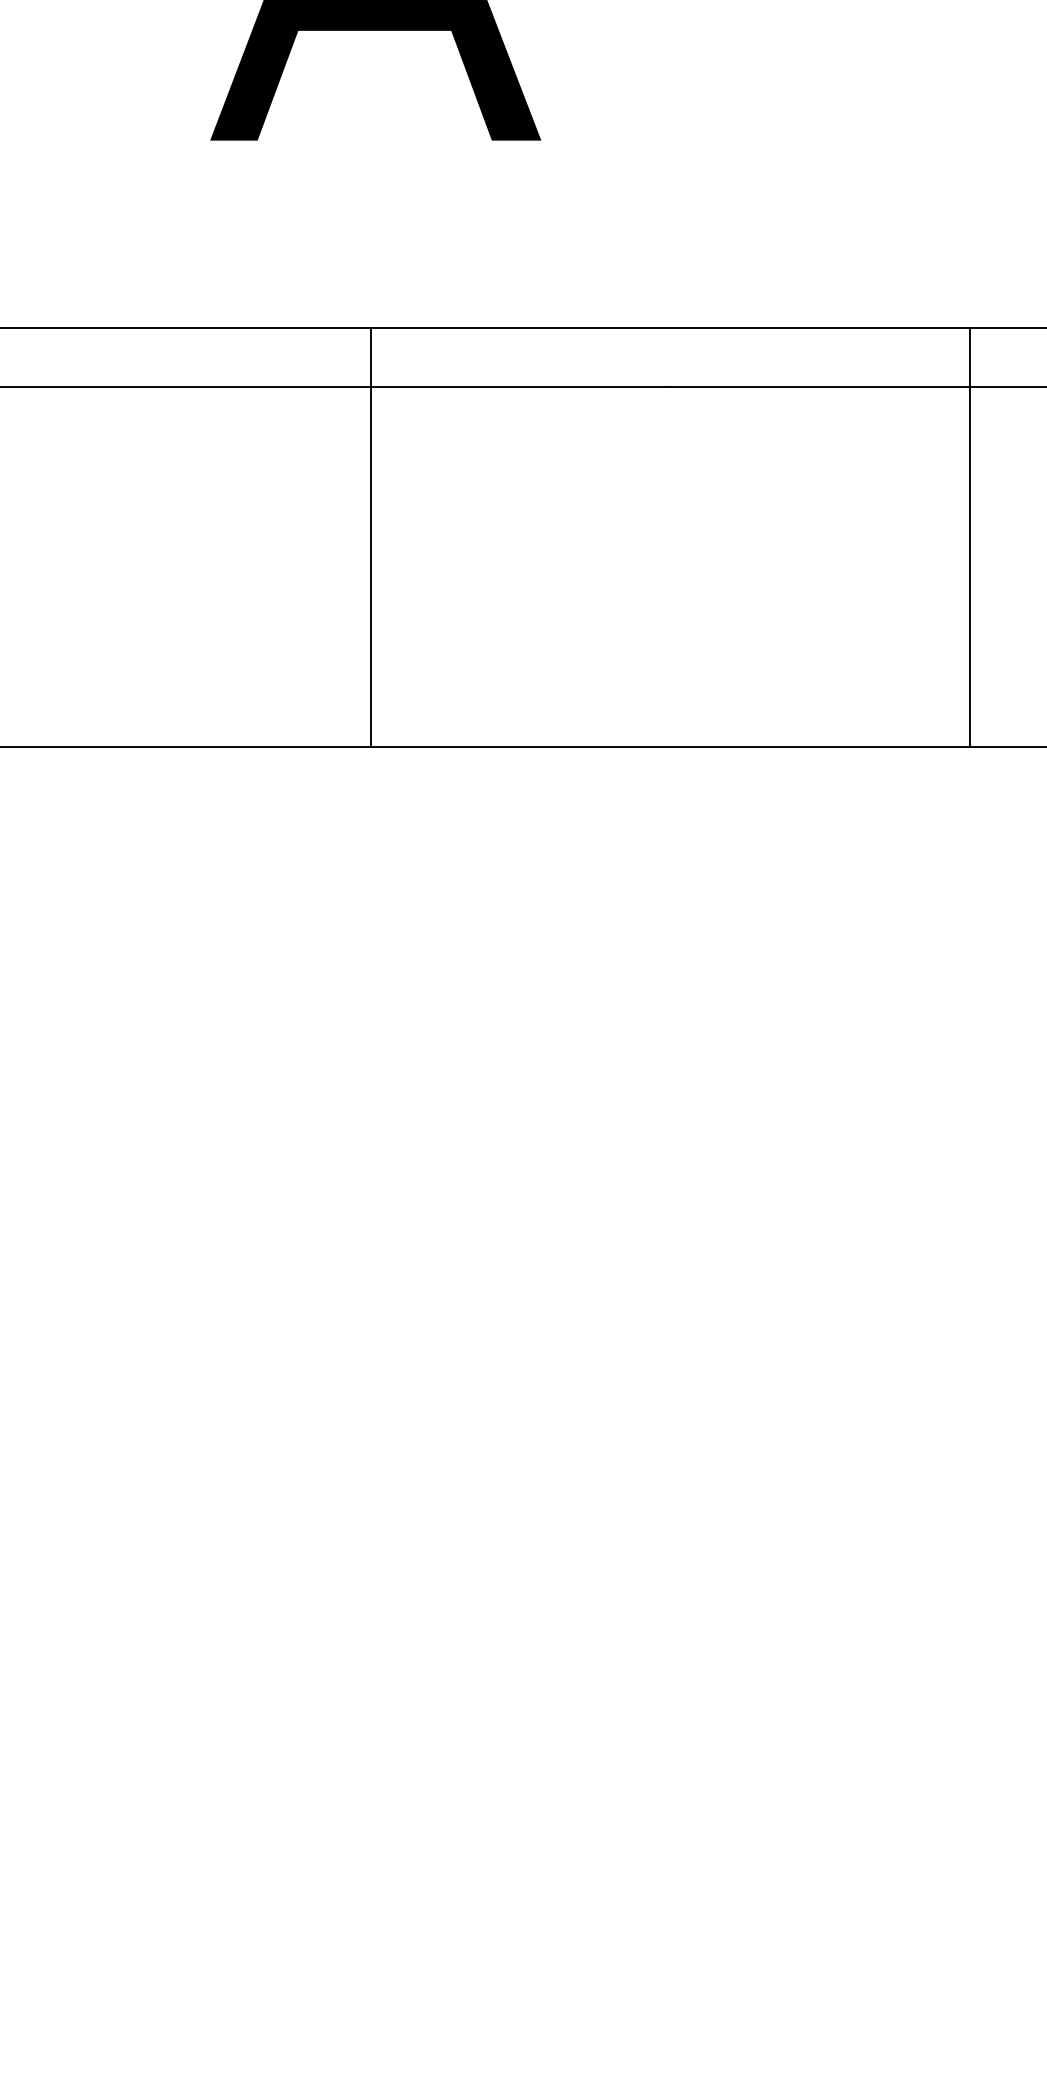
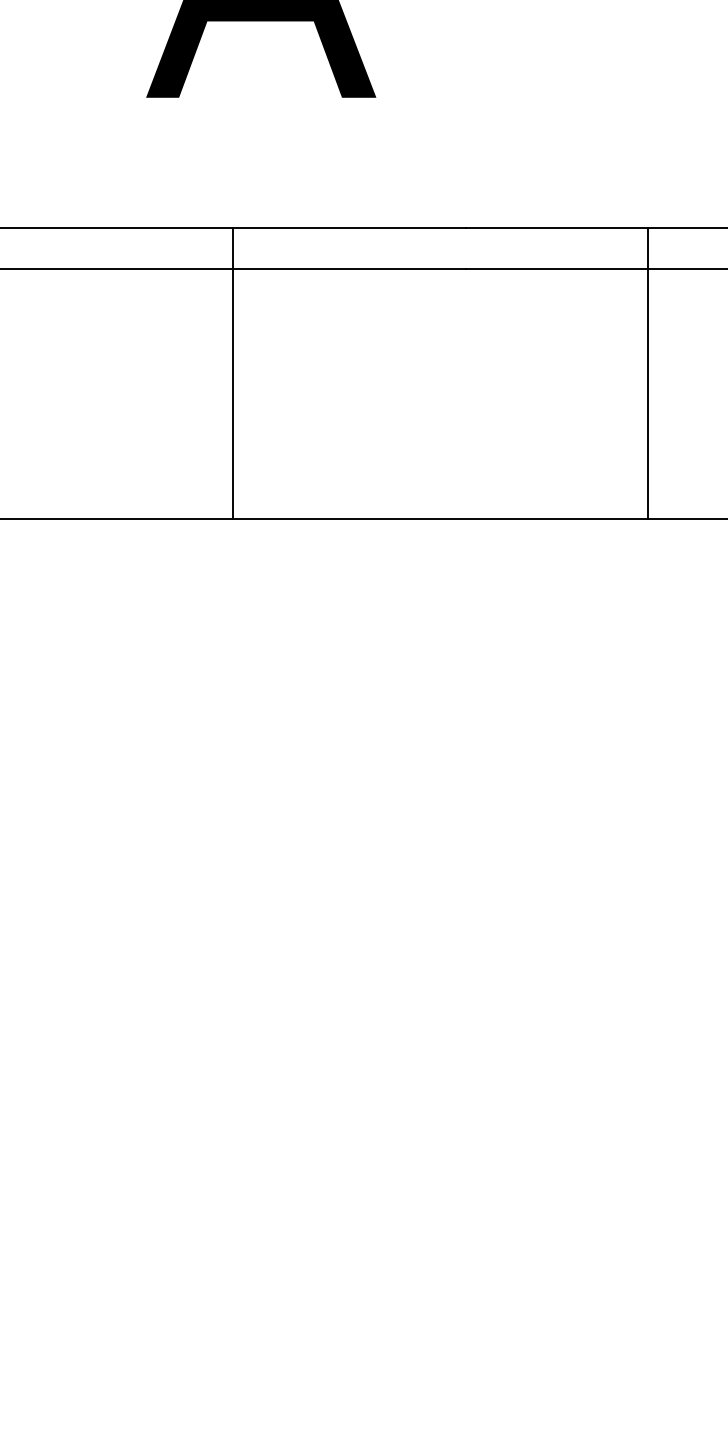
line: (370, 537) -> (232, 373), moved
line: (969, 537) -> (648, 373), moved

